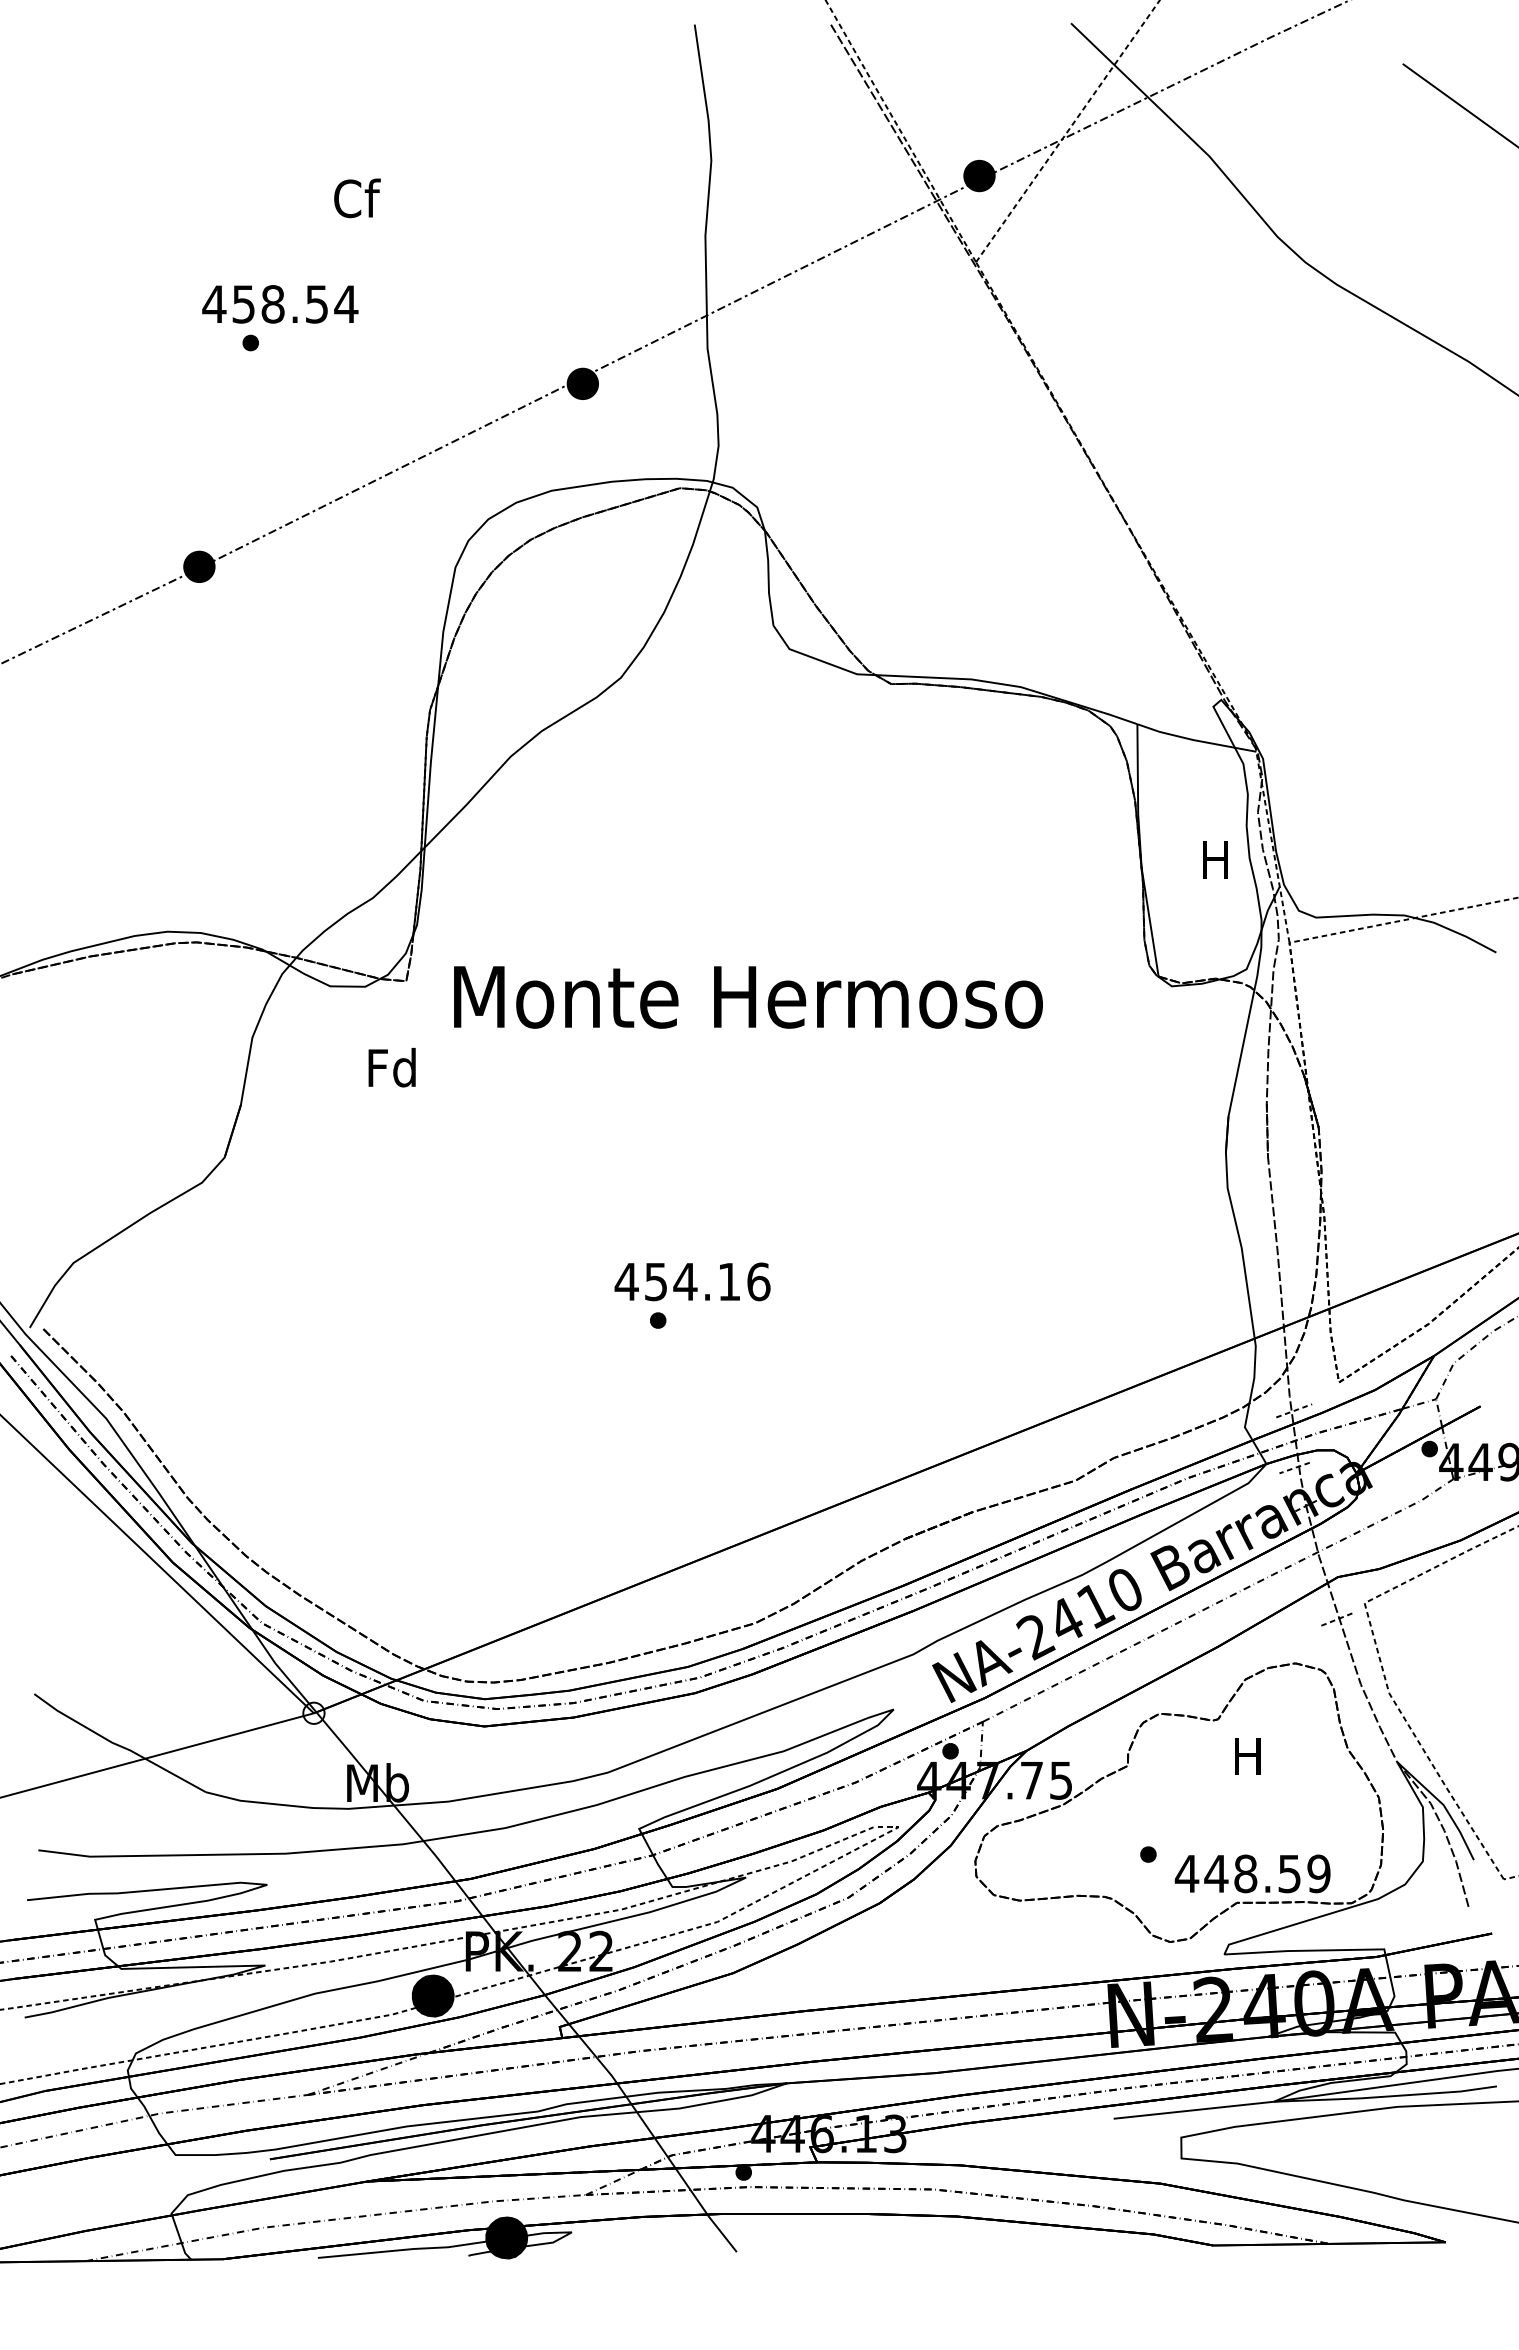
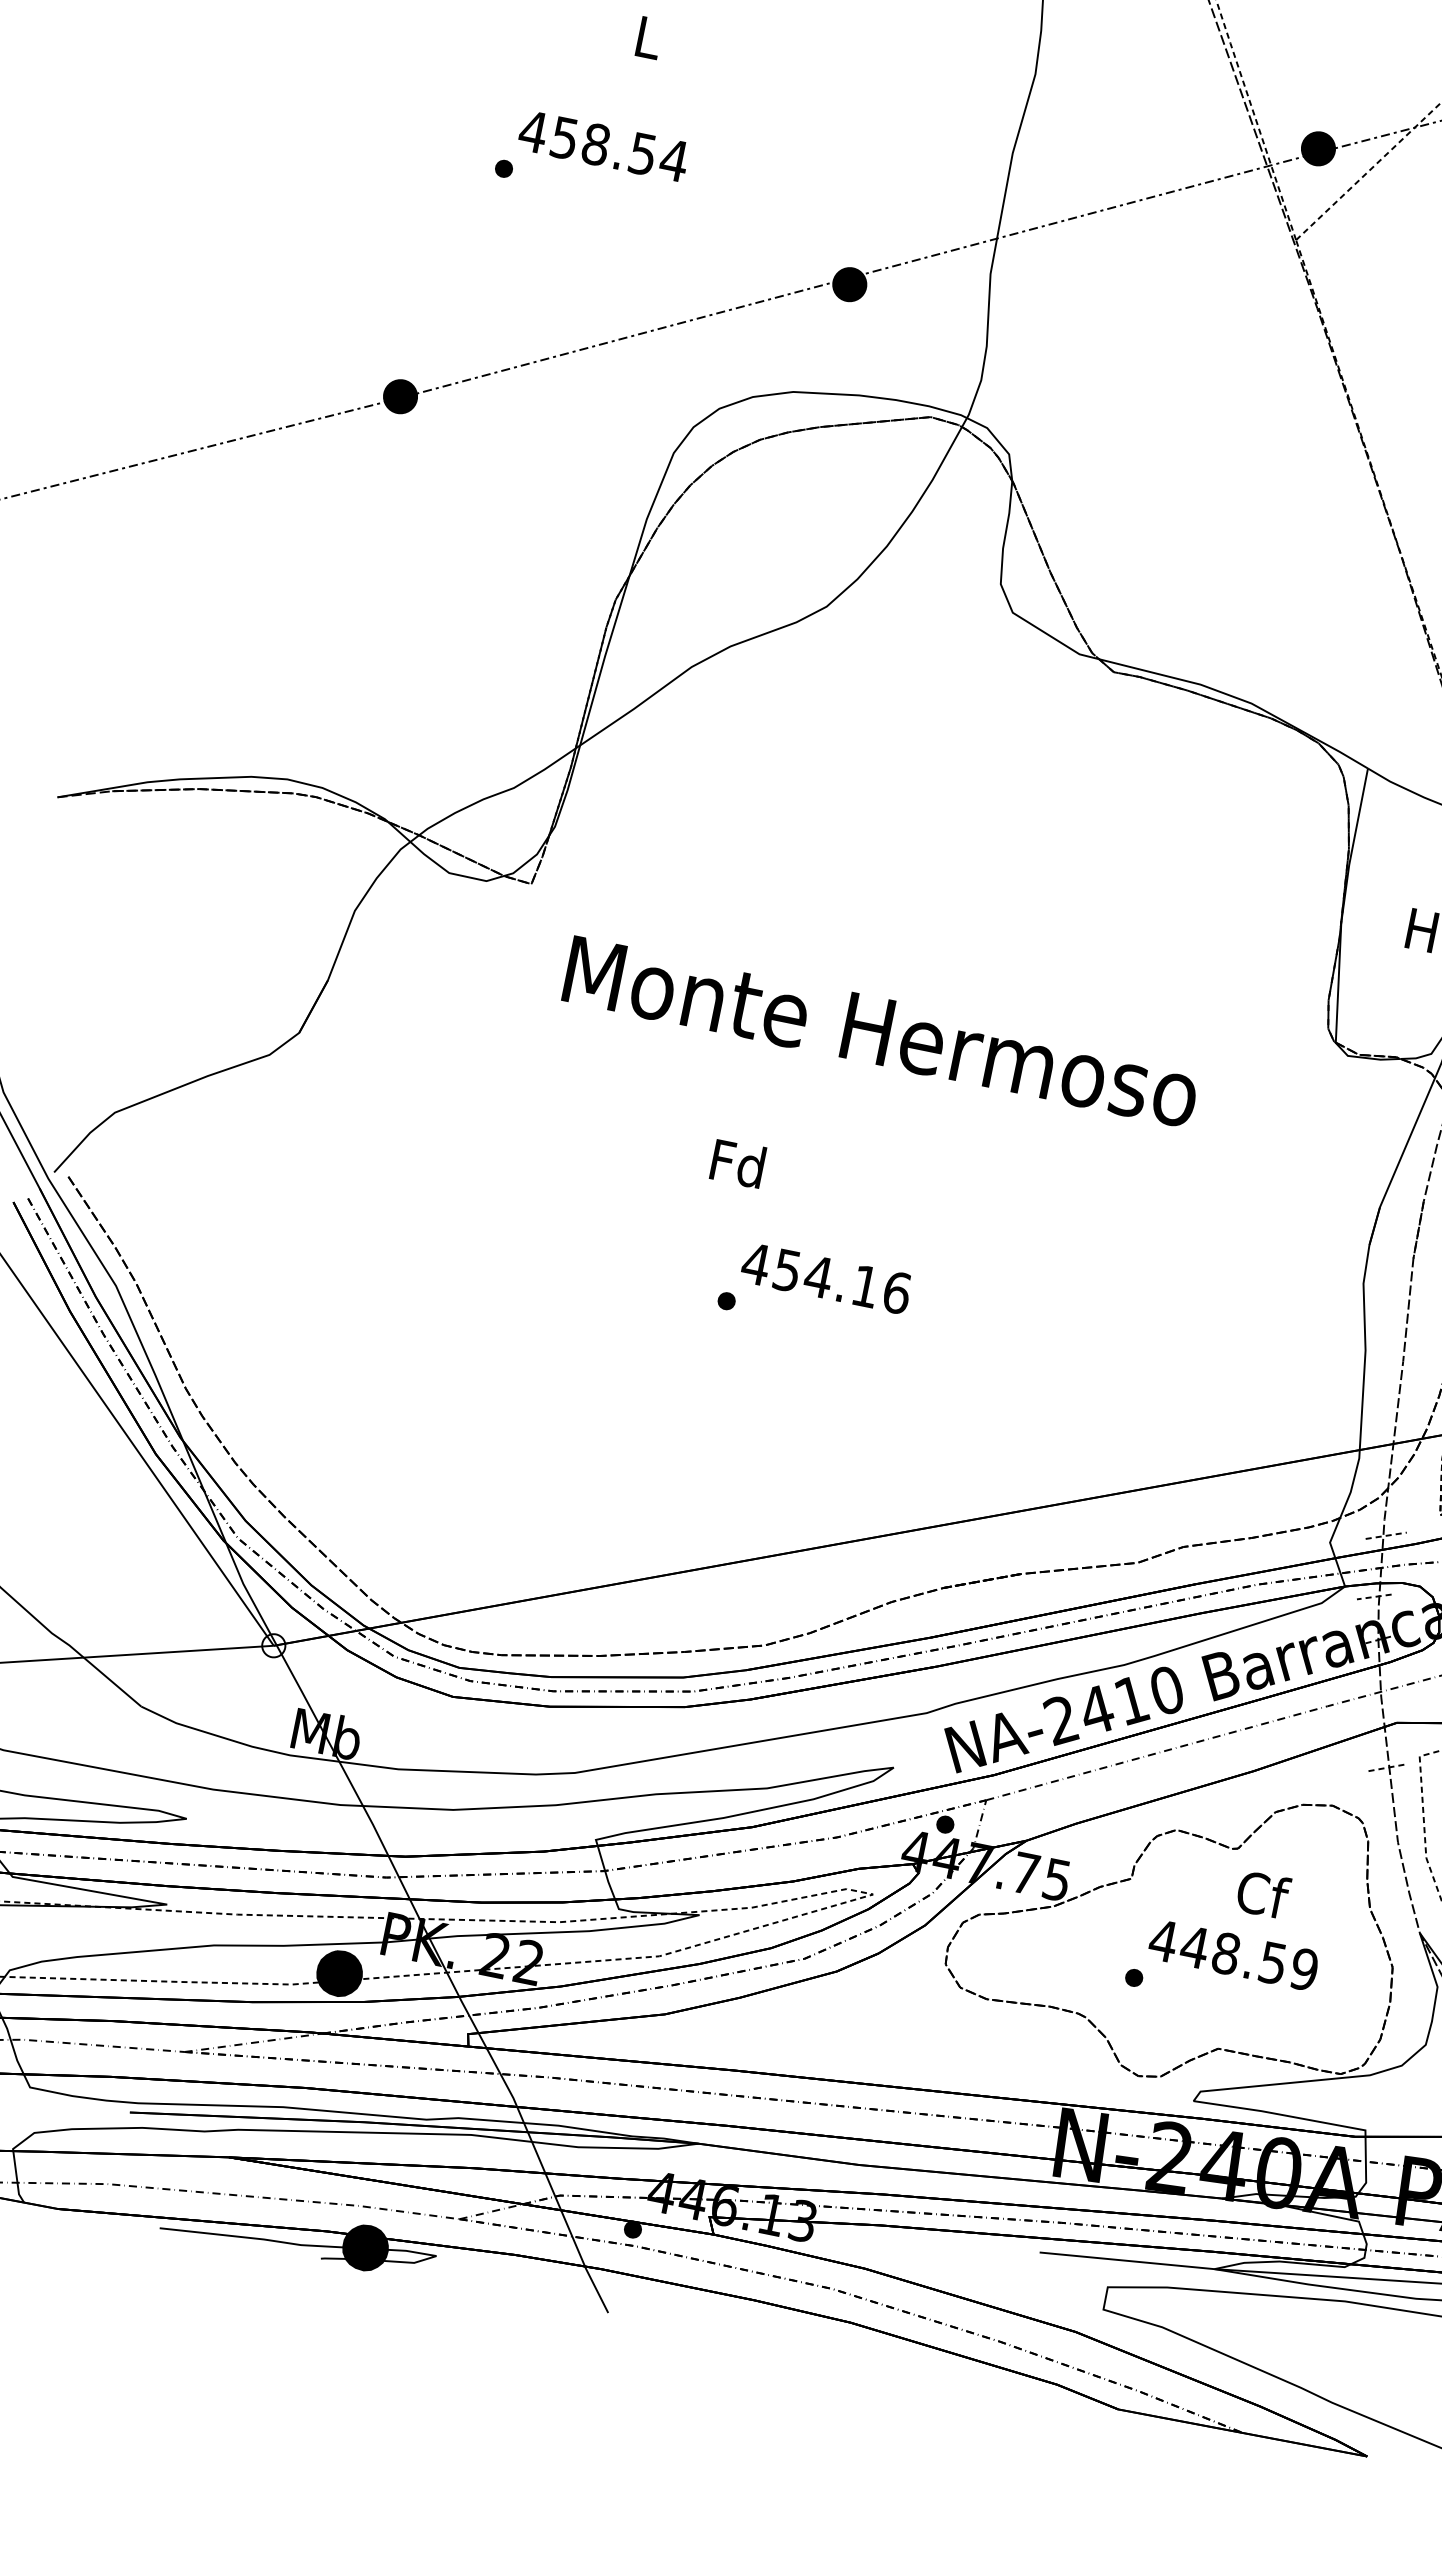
text: (357, 198) -> (649, 37), Cf -> L
text: (280, 304) -> (603, 146), moved
text: (748, 997) -> (881, 1032), moved
text: (391, 1067) -> (737, 1163), moved
text: (692, 1281) -> (826, 1278), moved
text: (1249, 1755) -> (1263, 1894), H -> Cf
text: (1252, 1873) -> (1233, 1954), moved

